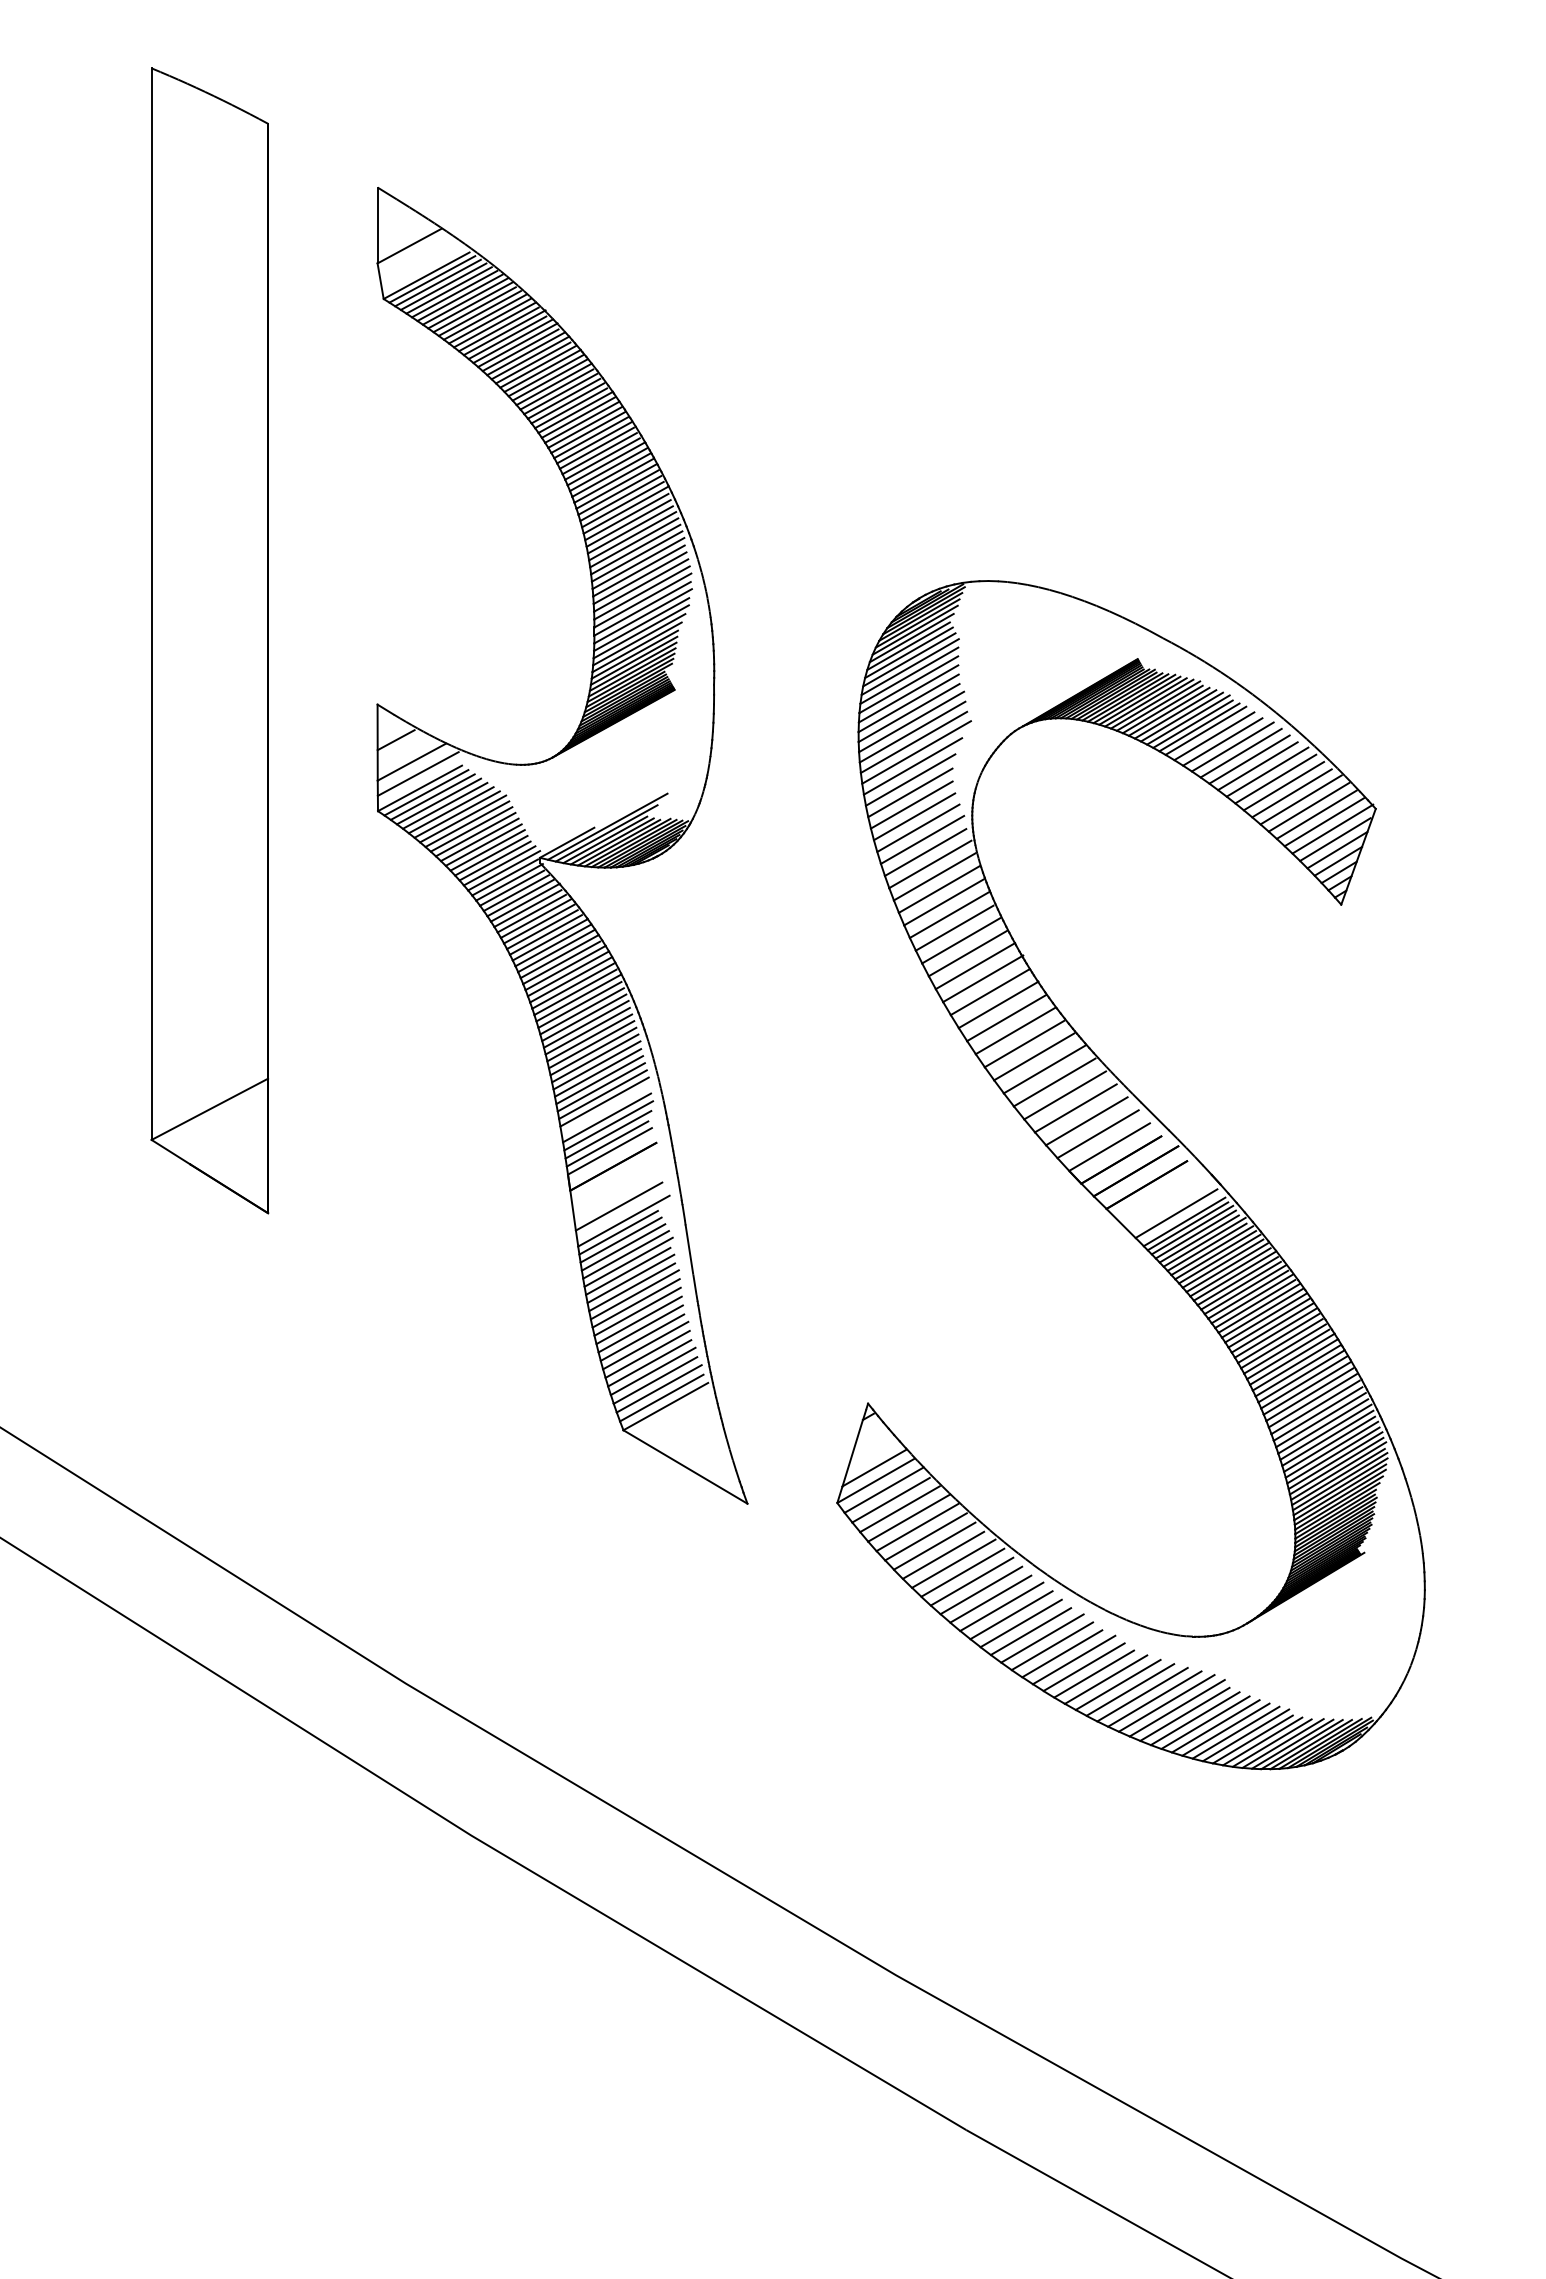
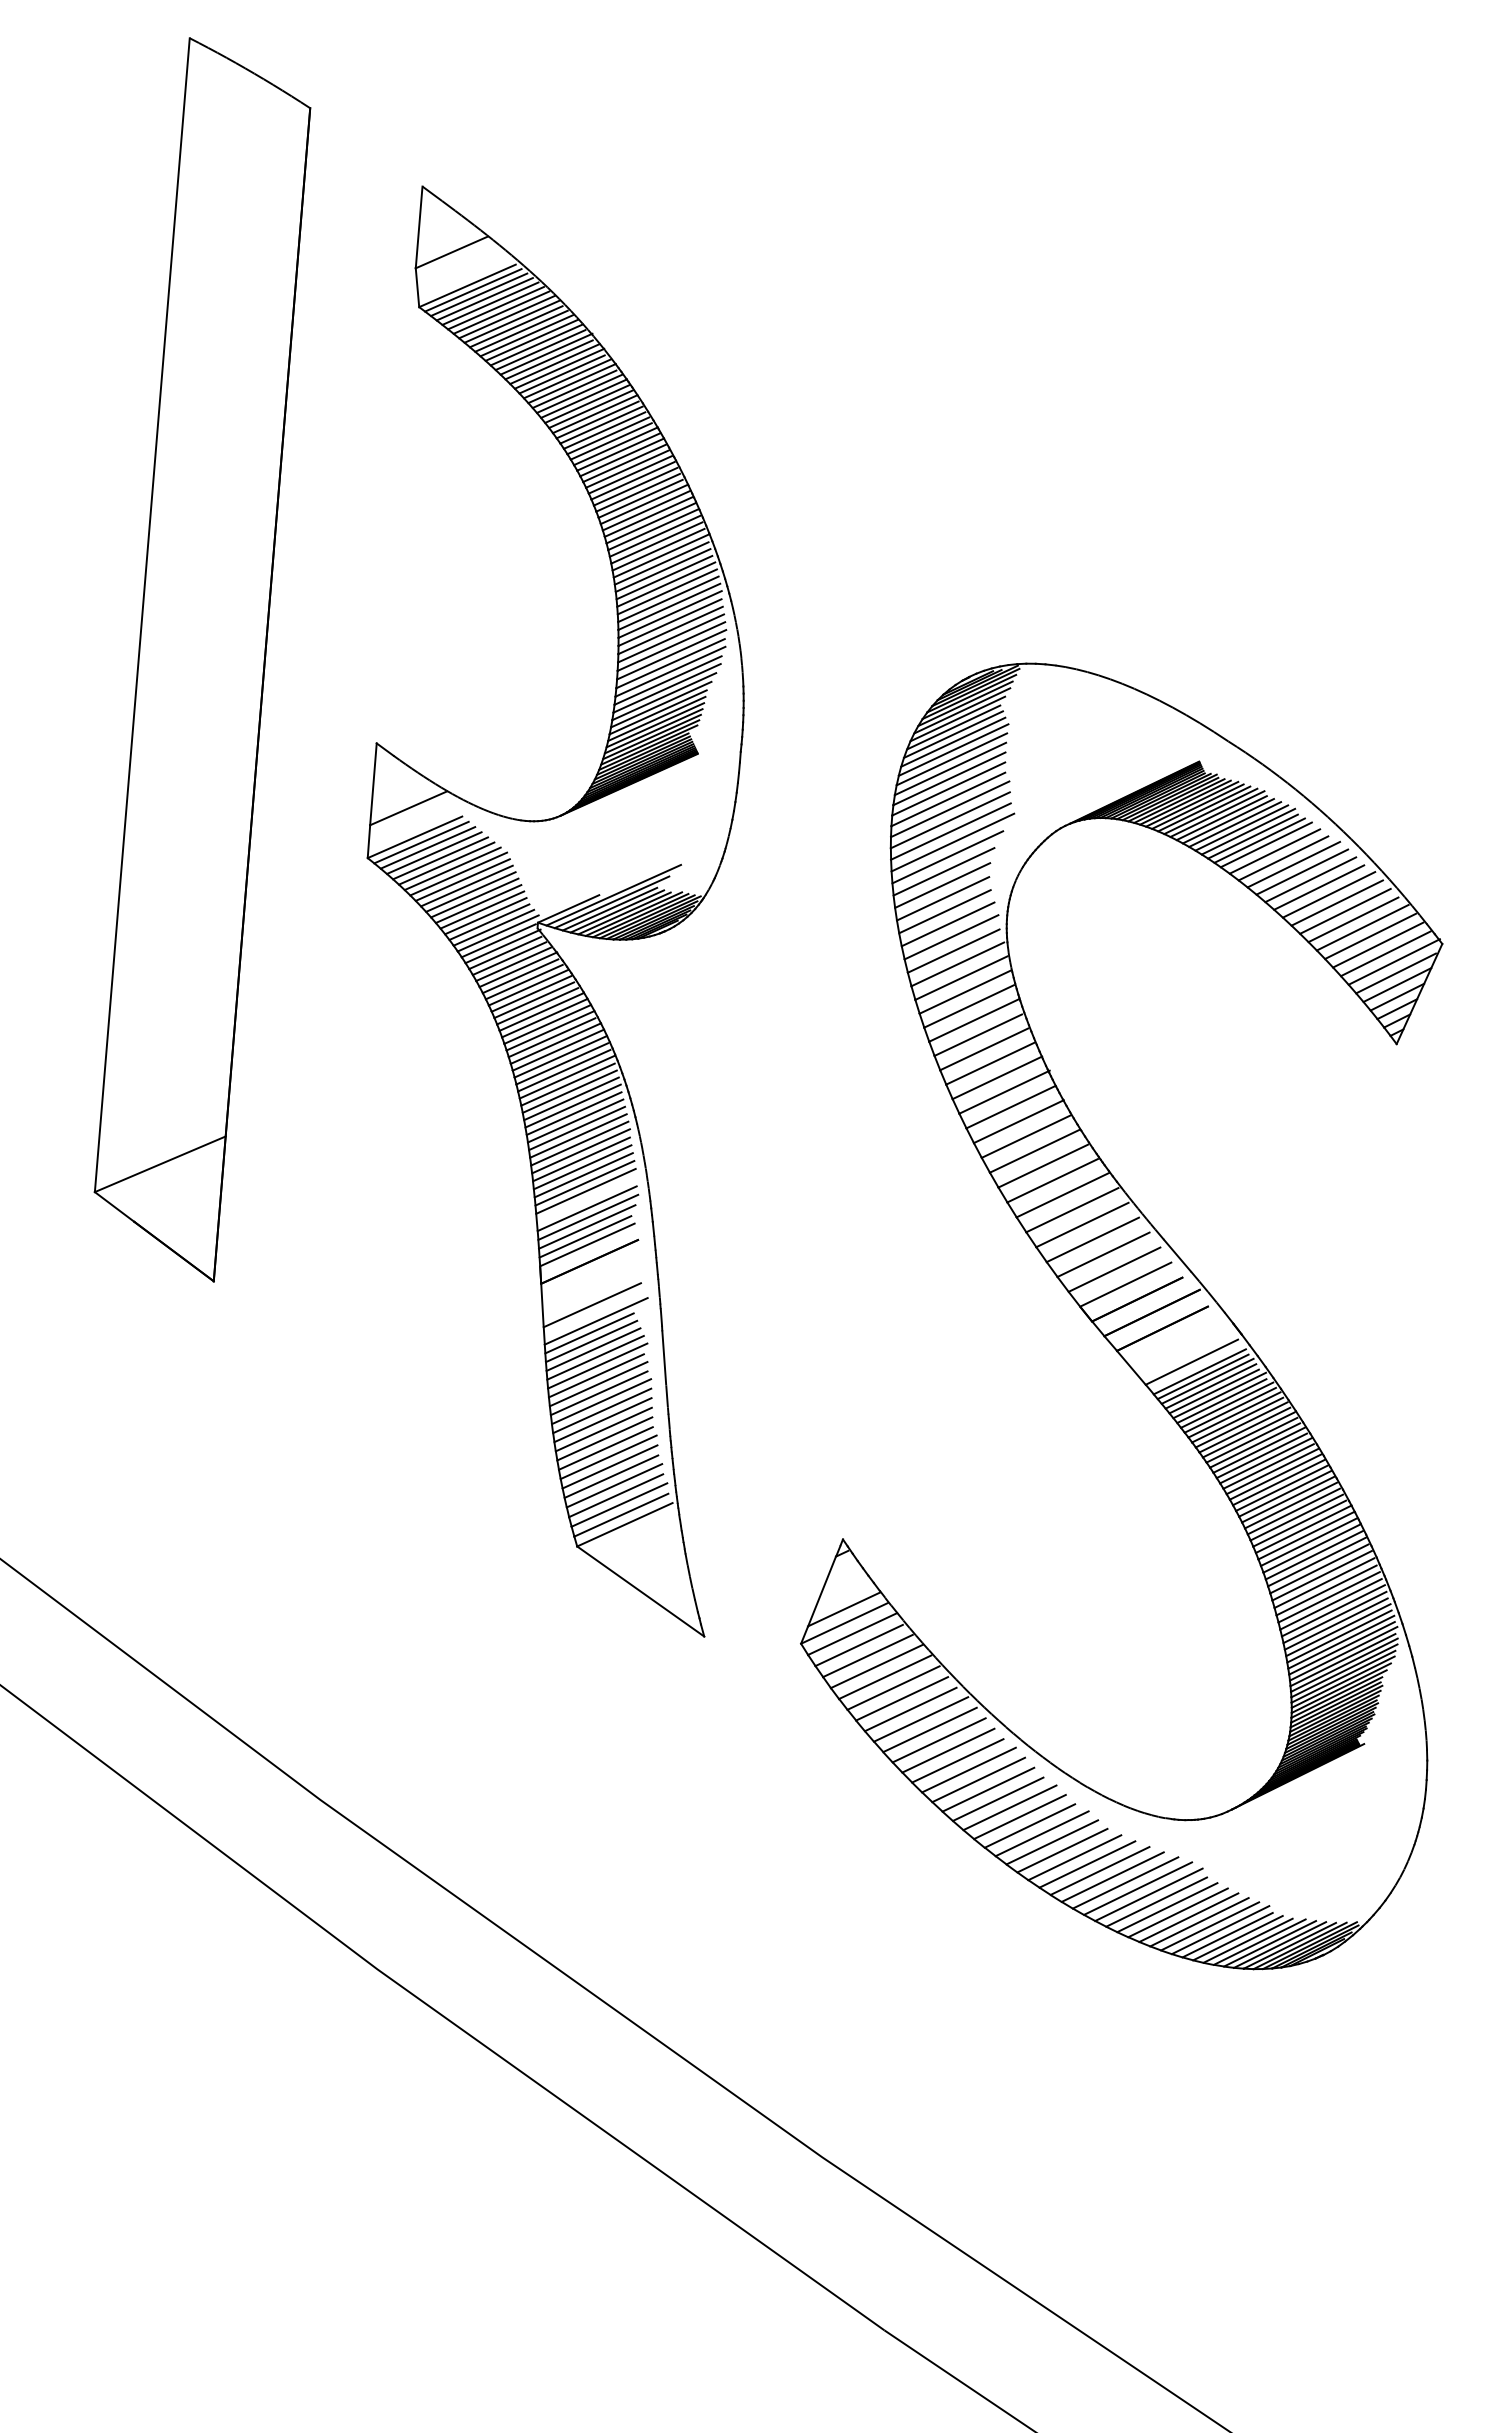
line: (395, 740) -> (392, 783), removed
line: (417, 773) -> (413, 821), removed

